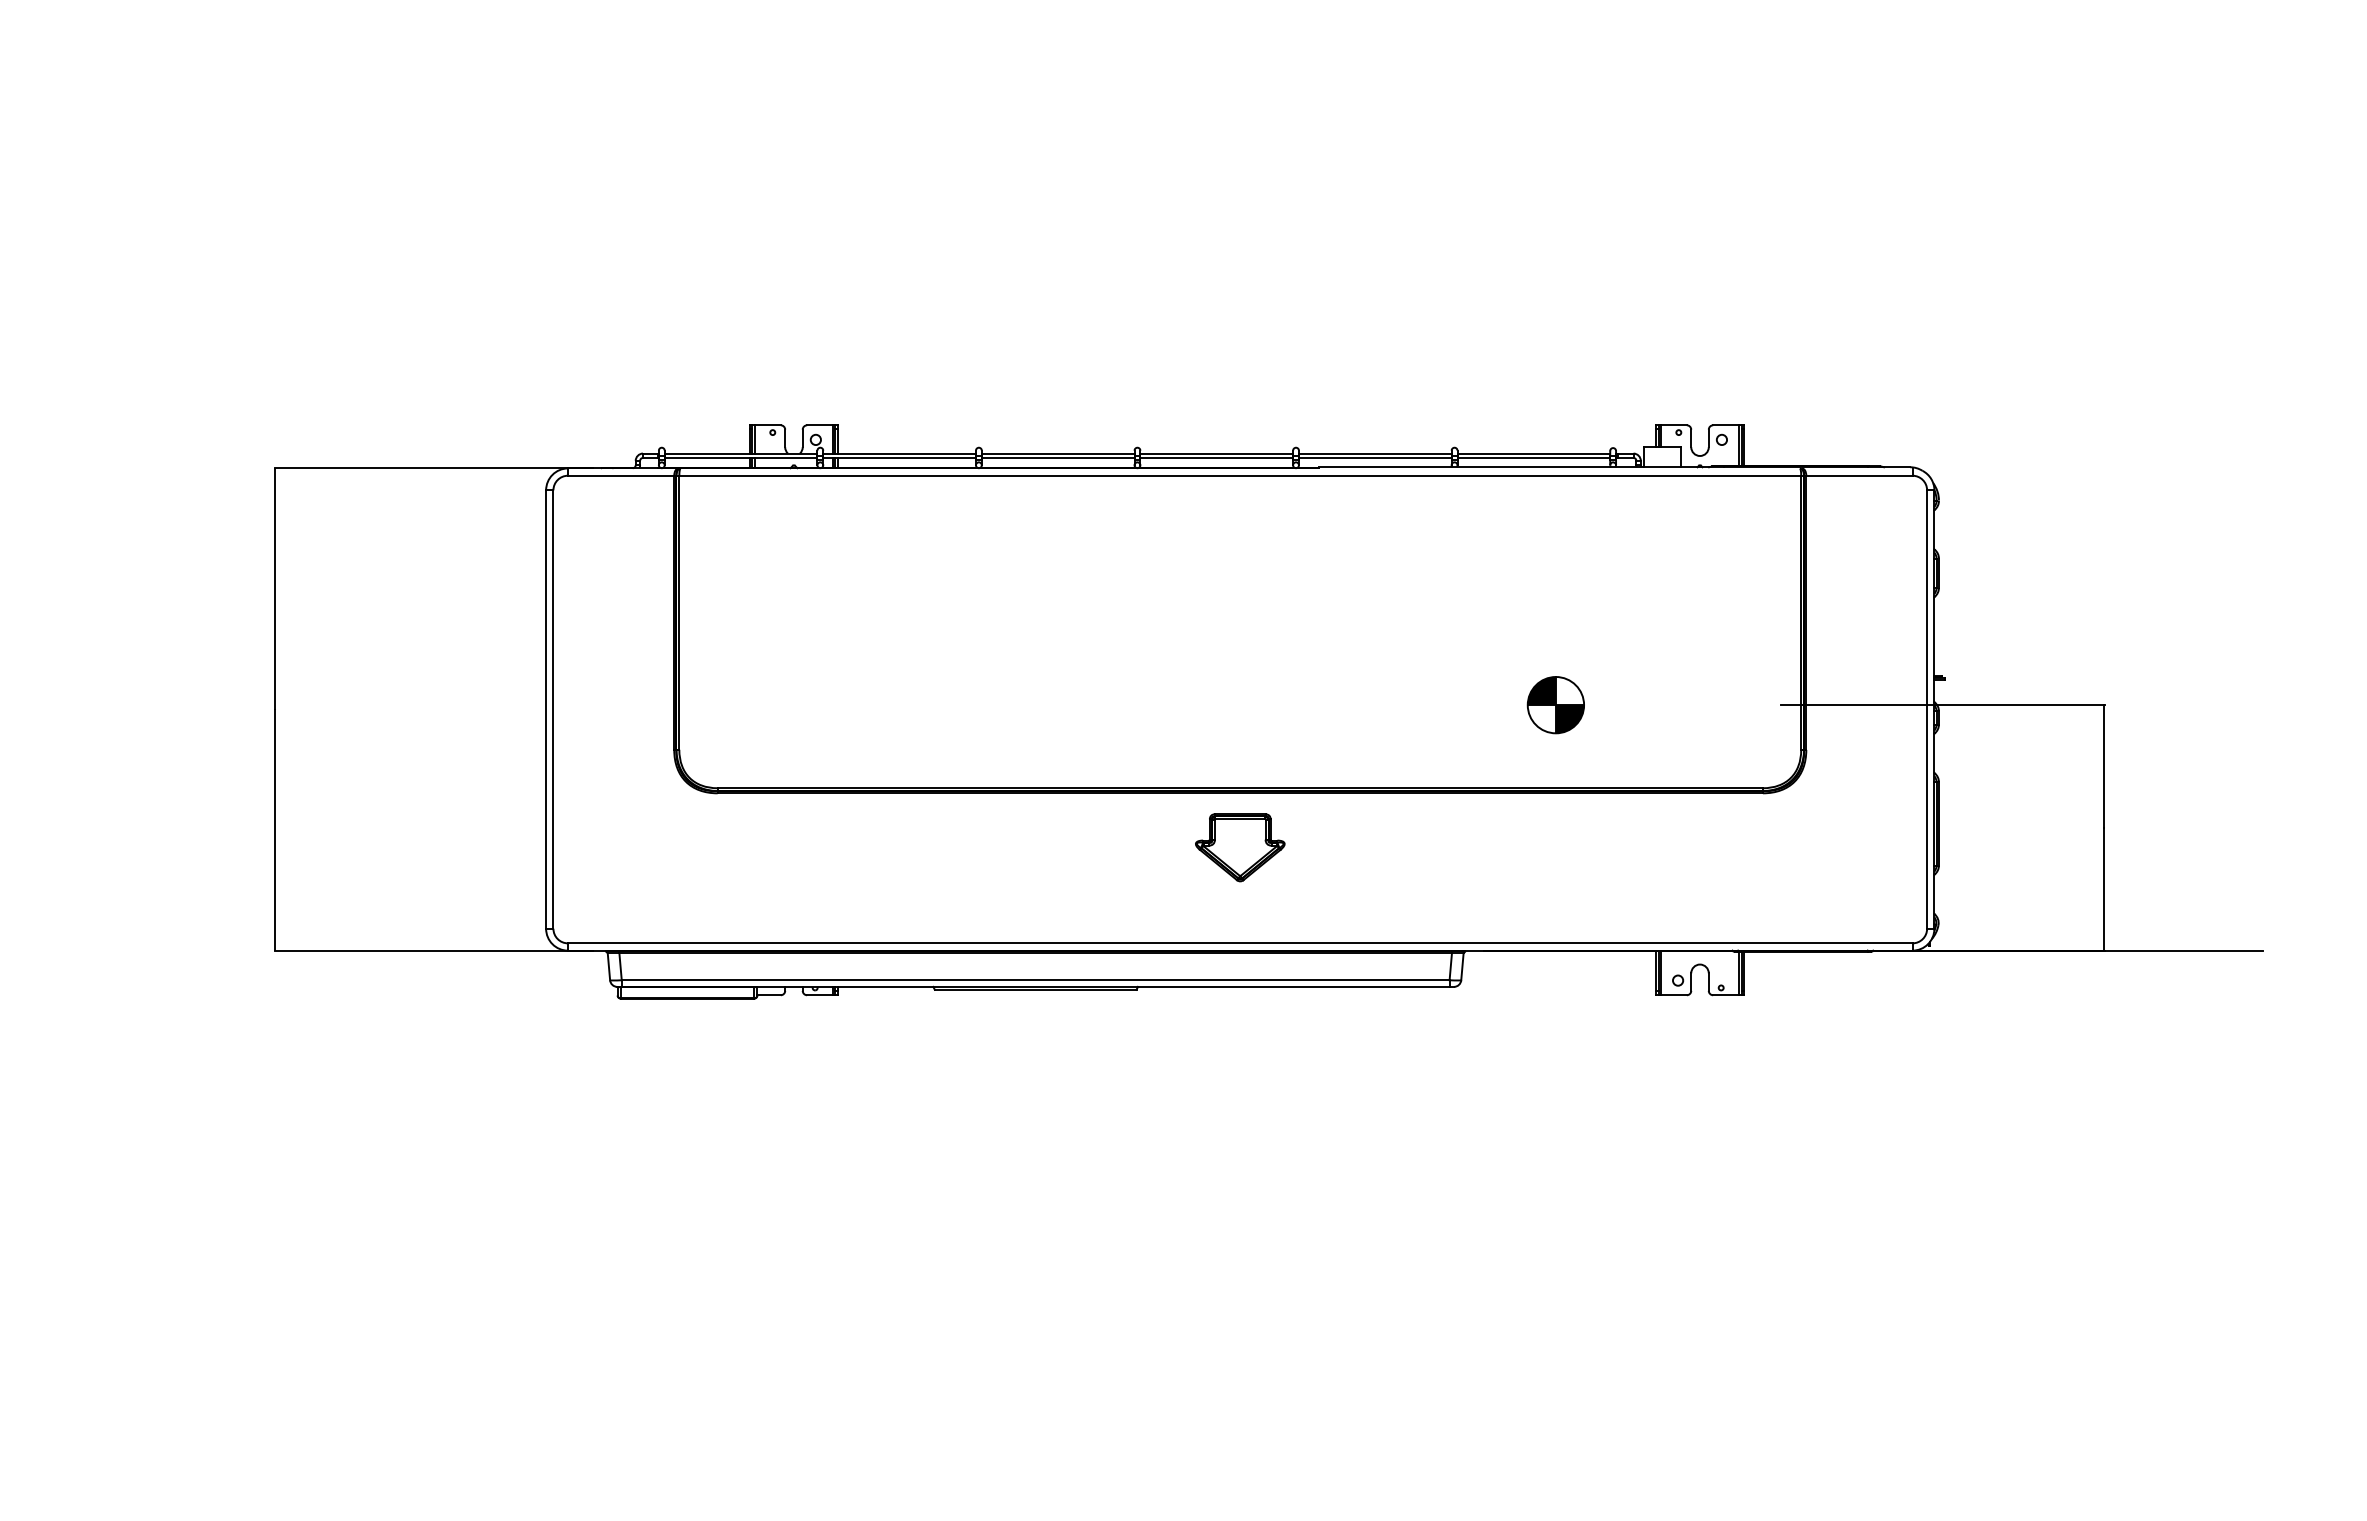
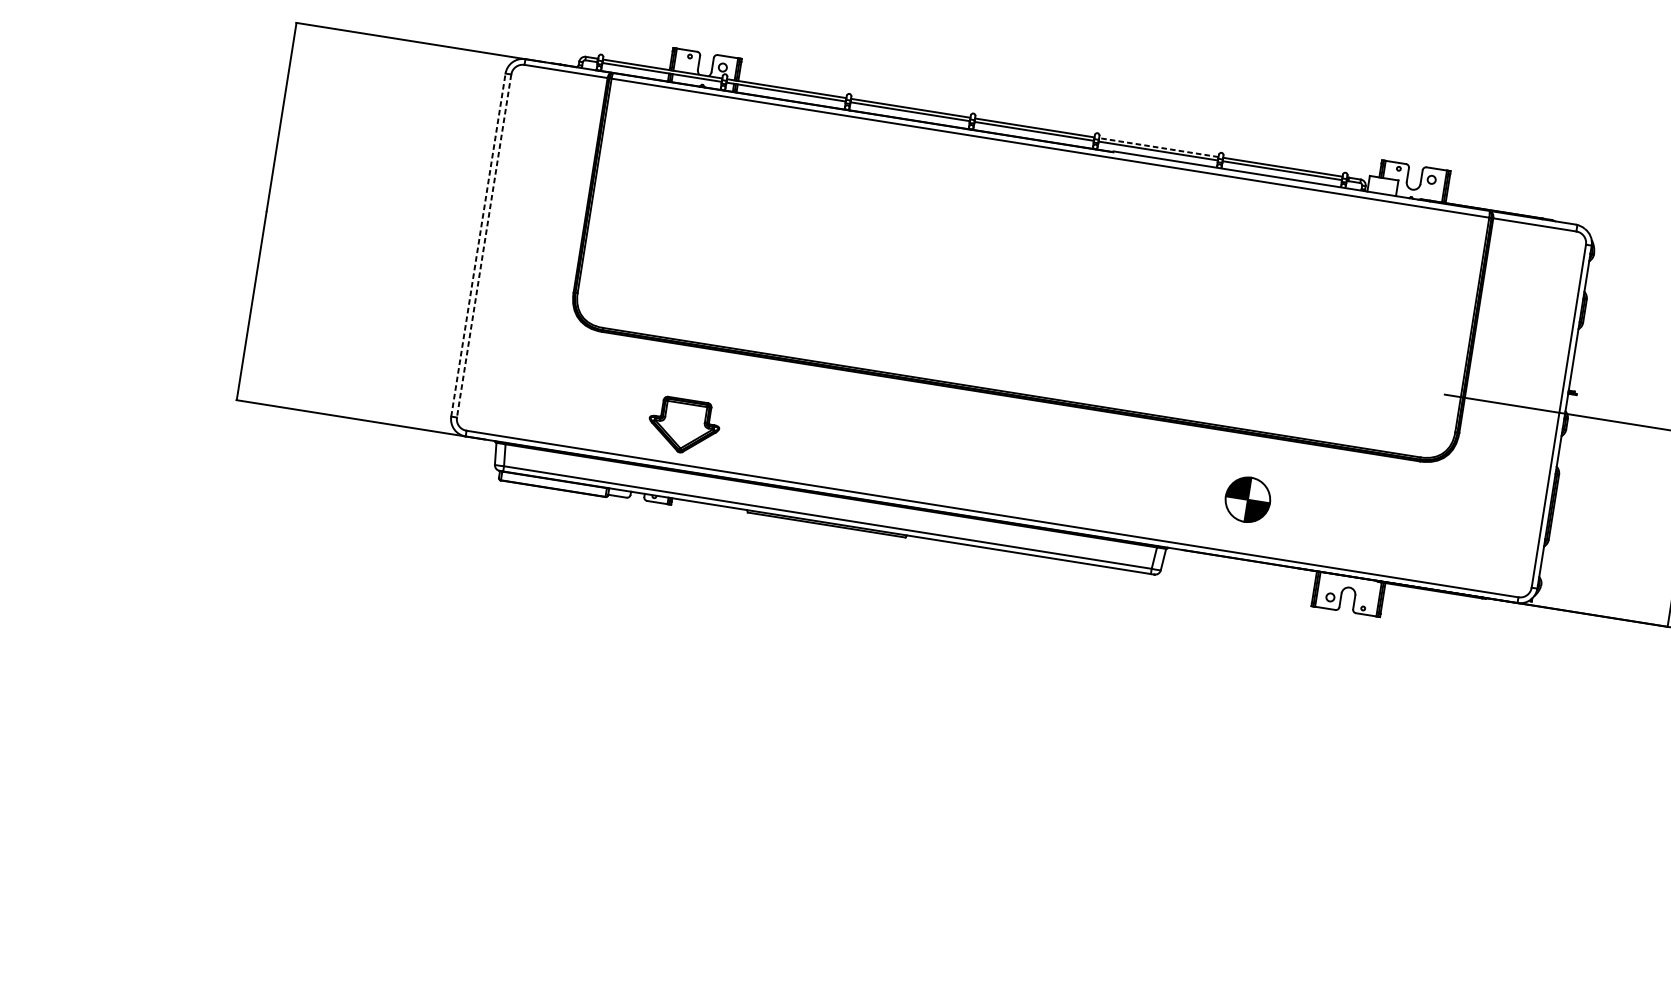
line: (1374, 453) -> (1158, 147), solid -> dashed
part: (1555, 705) -> (1247, 500), moved
line: (546, 709) -> (478, 245), solid -> dashed
line: (553, 710) -> (484, 246), solid -> dashed
part: (1240, 847) -> (684, 426), moved

